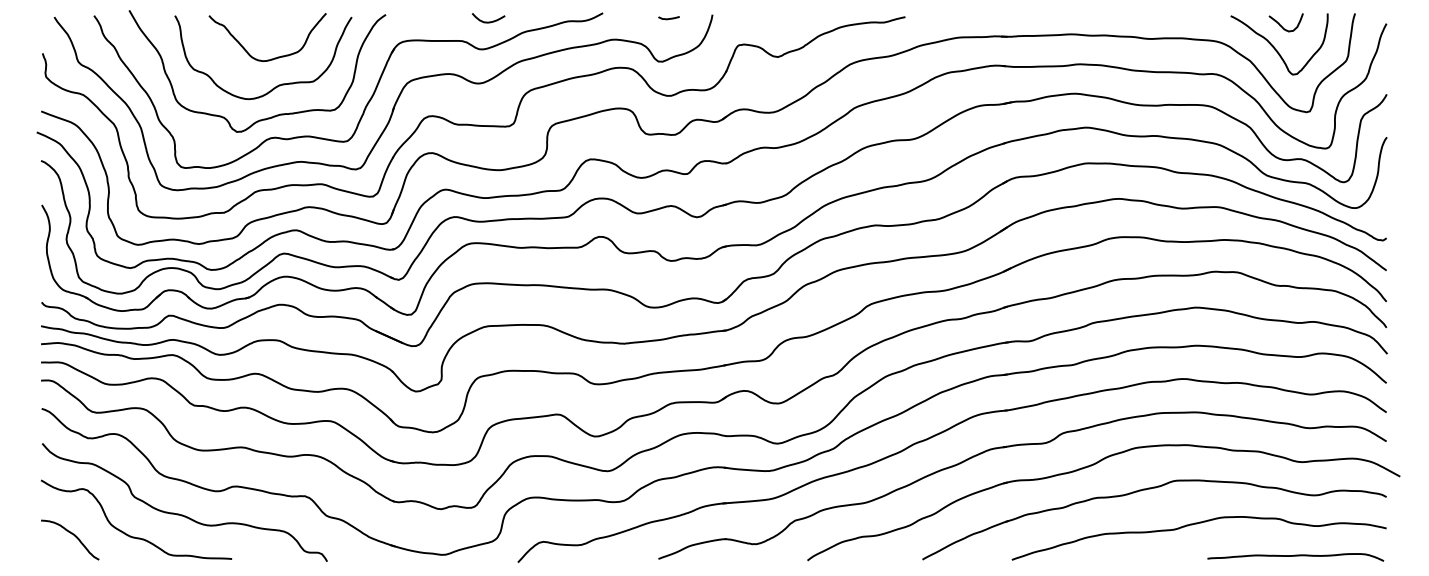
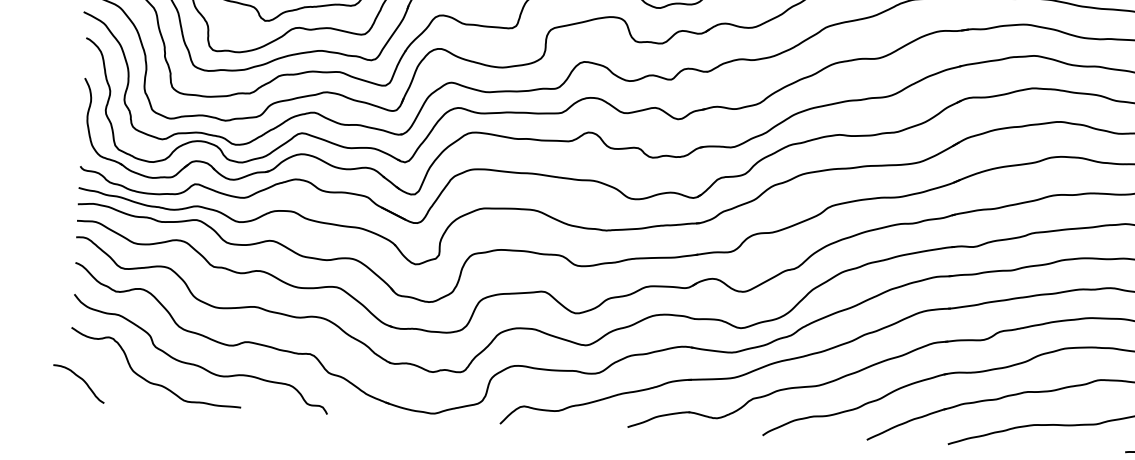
curve: (73, 535) -> (82, 380), moved

